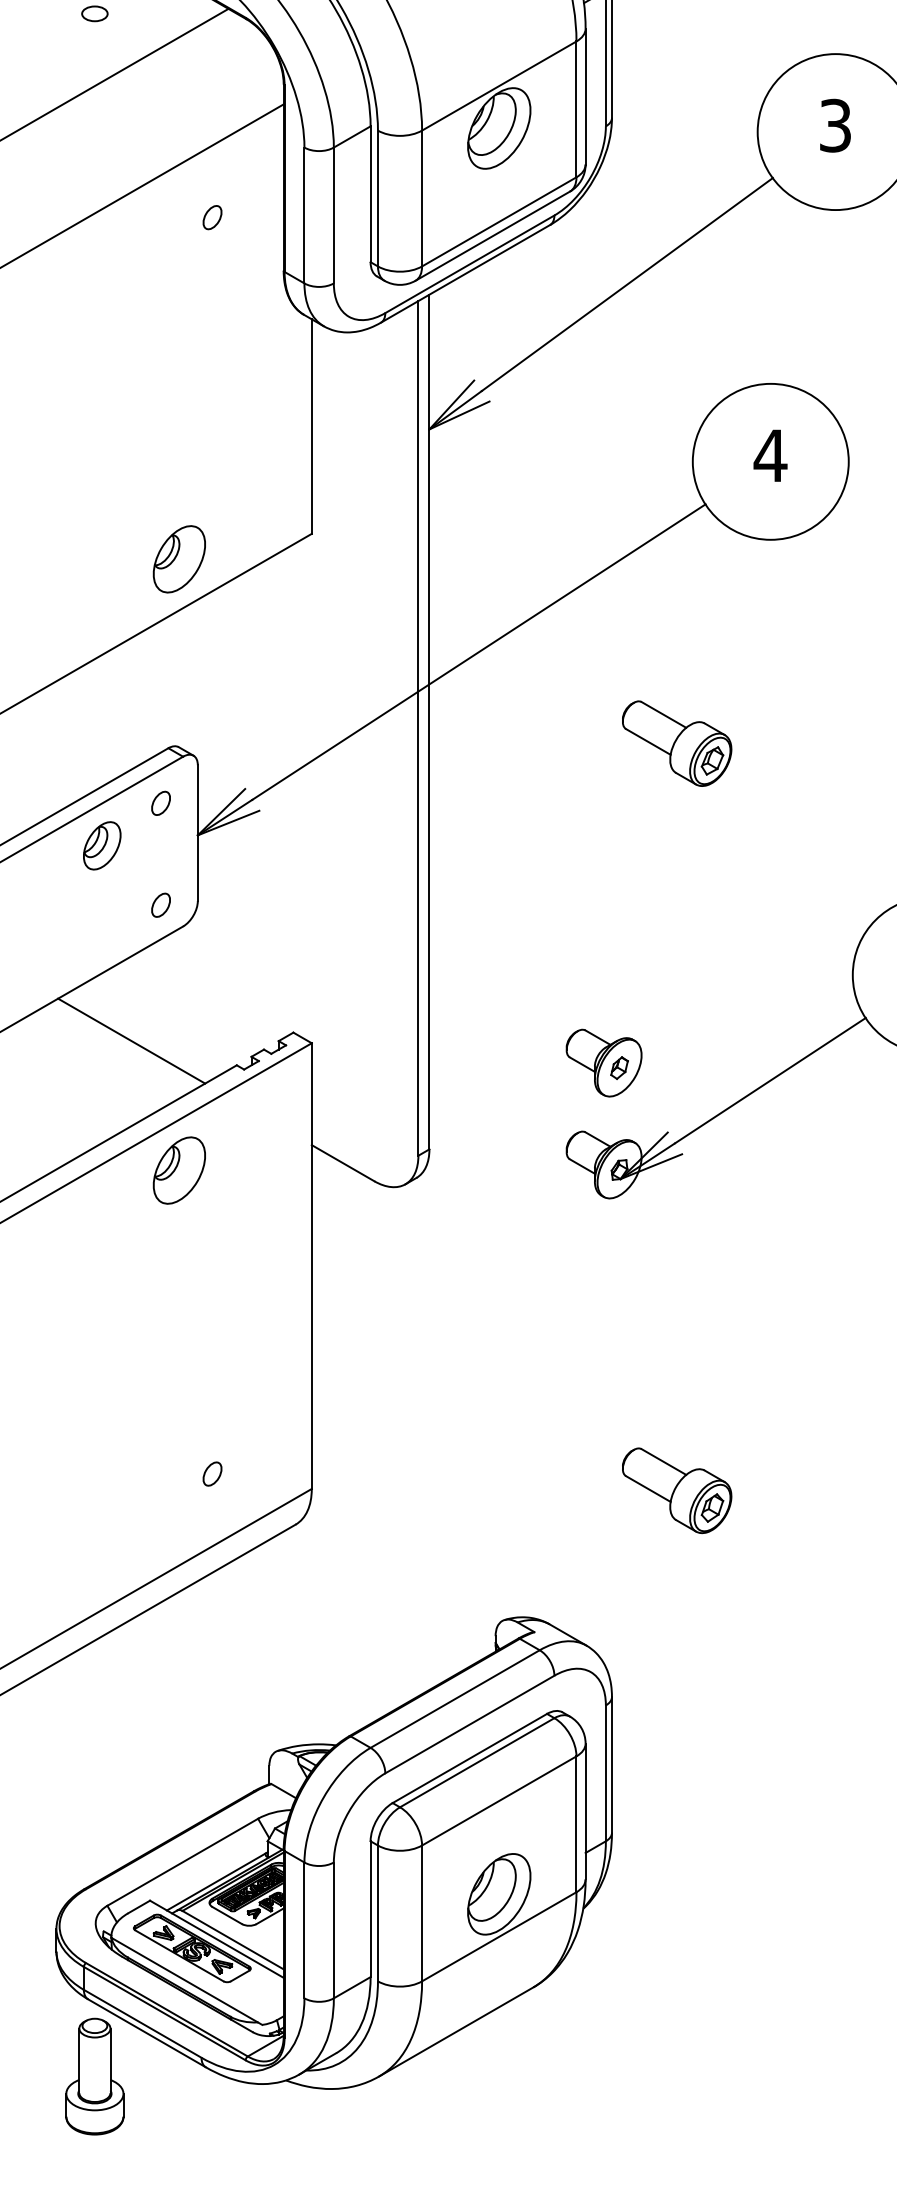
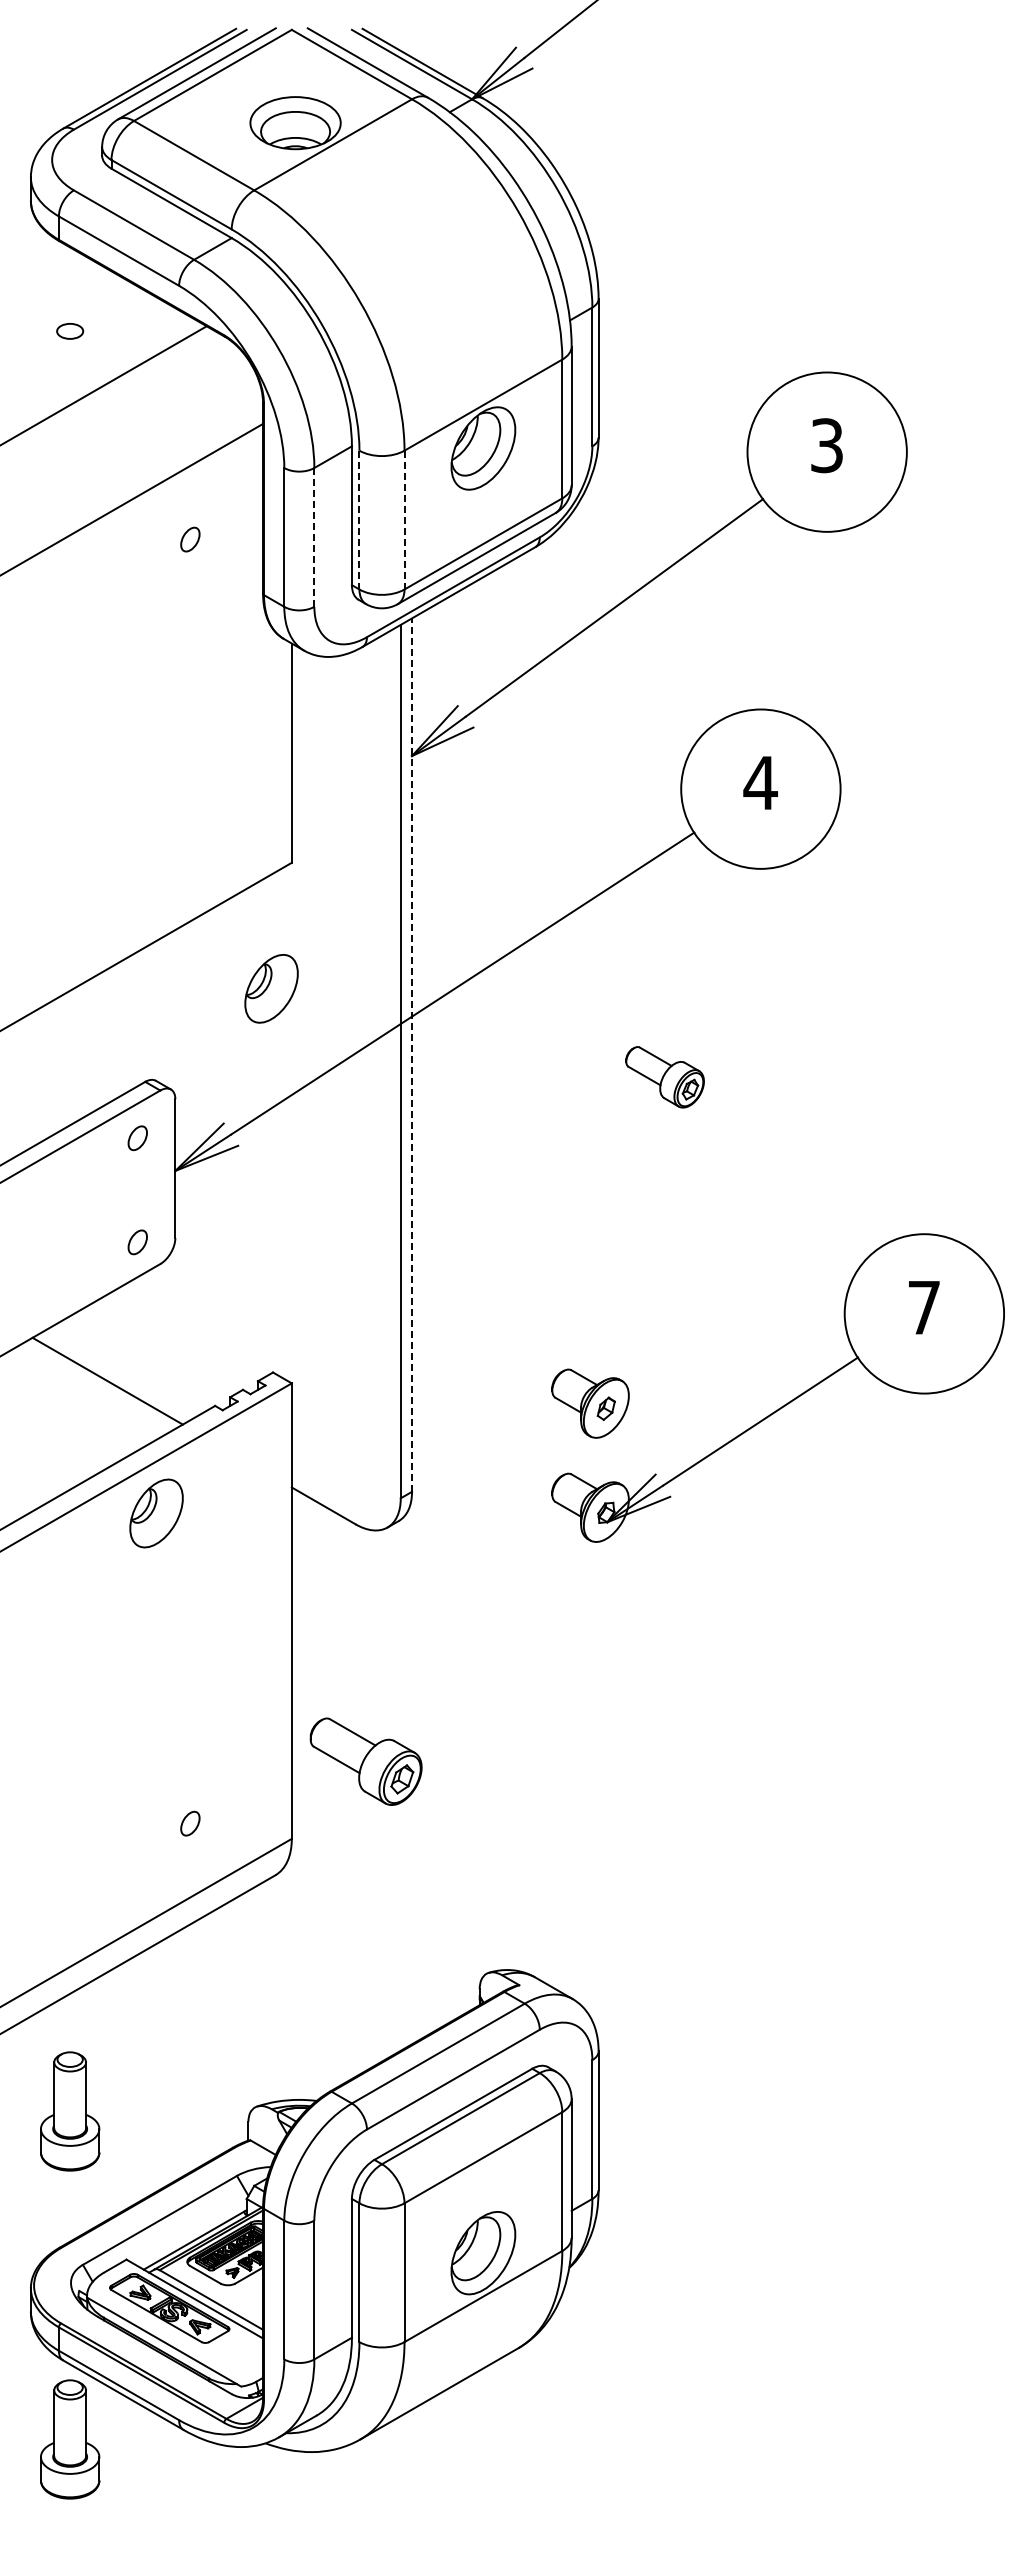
line: (422, 197) -> (404, 519), solid -> dashed
line: (378, 198) -> (359, 520), solid -> dashed
line: (333, 214) -> (314, 536), solid -> dashed
part: (179, 559) -> (271, 988), moved
line: (429, 722) -> (412, 1055), solid -> dashed
part: (676, 743) -> (664, 1077), size x0.7
part: (102, 845) -> (77, 1181), removed
part: (676, 1490) -> (365, 1761), moved
part: (95, 1755) -> (70, 2111), added

